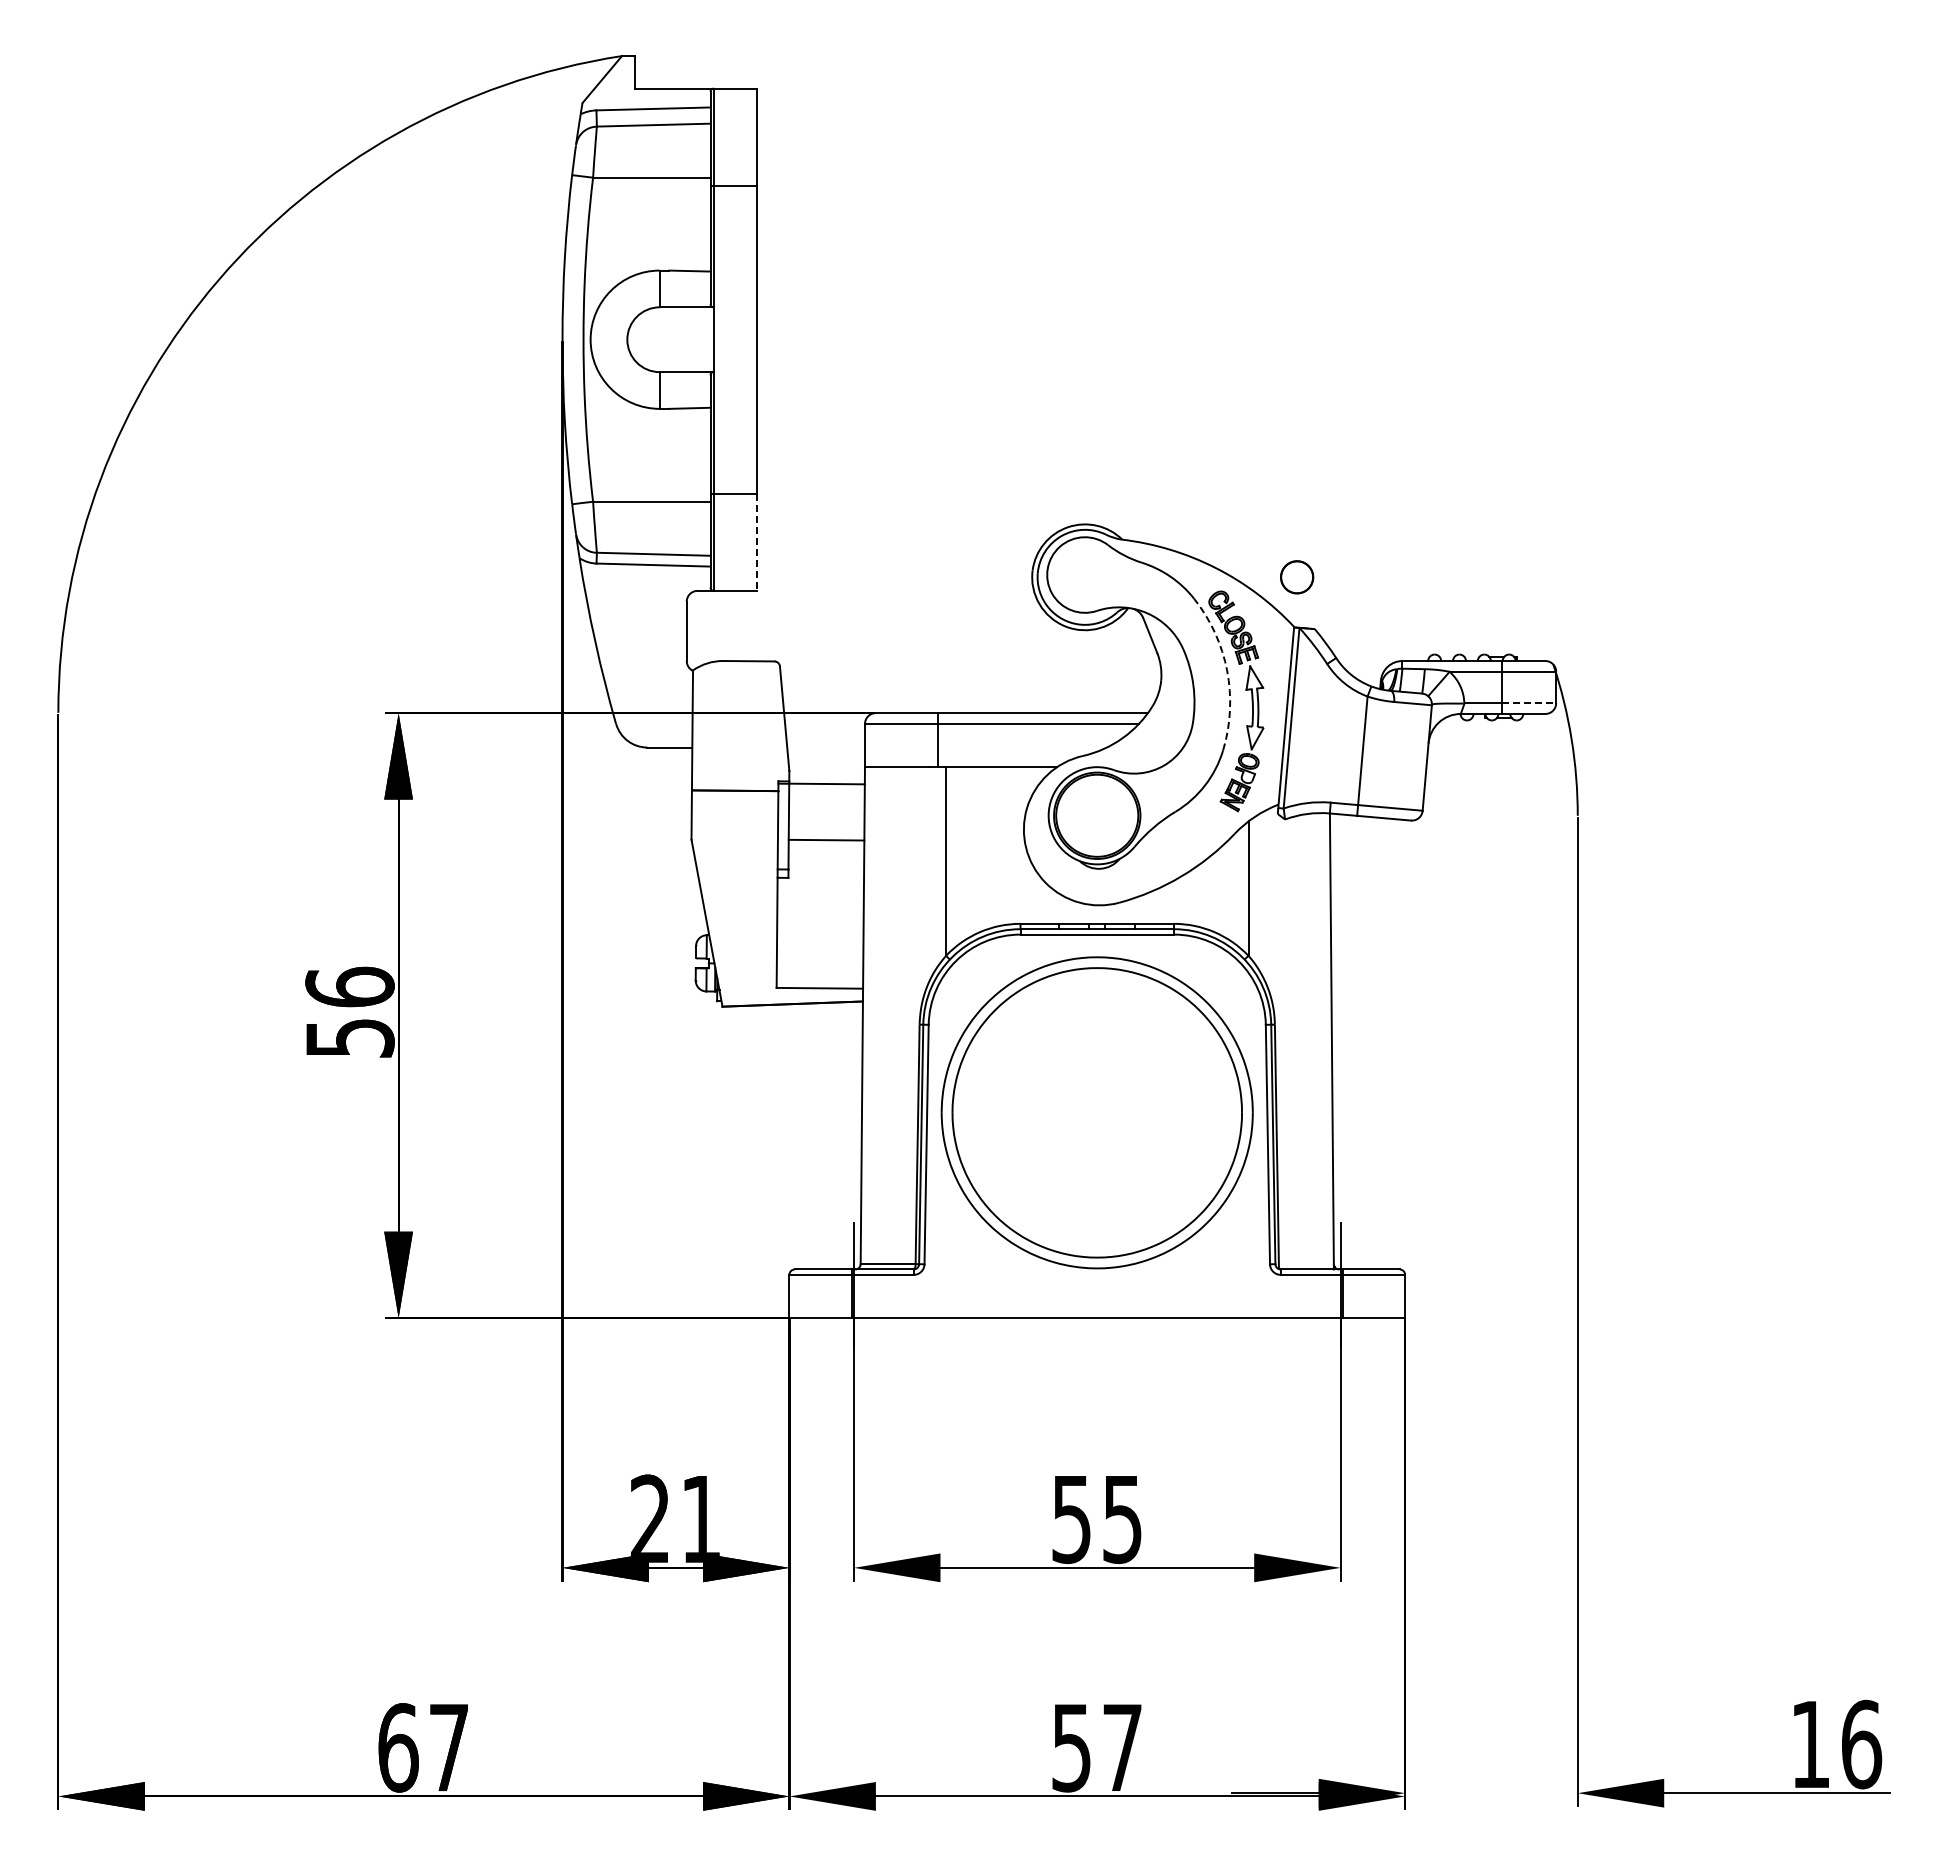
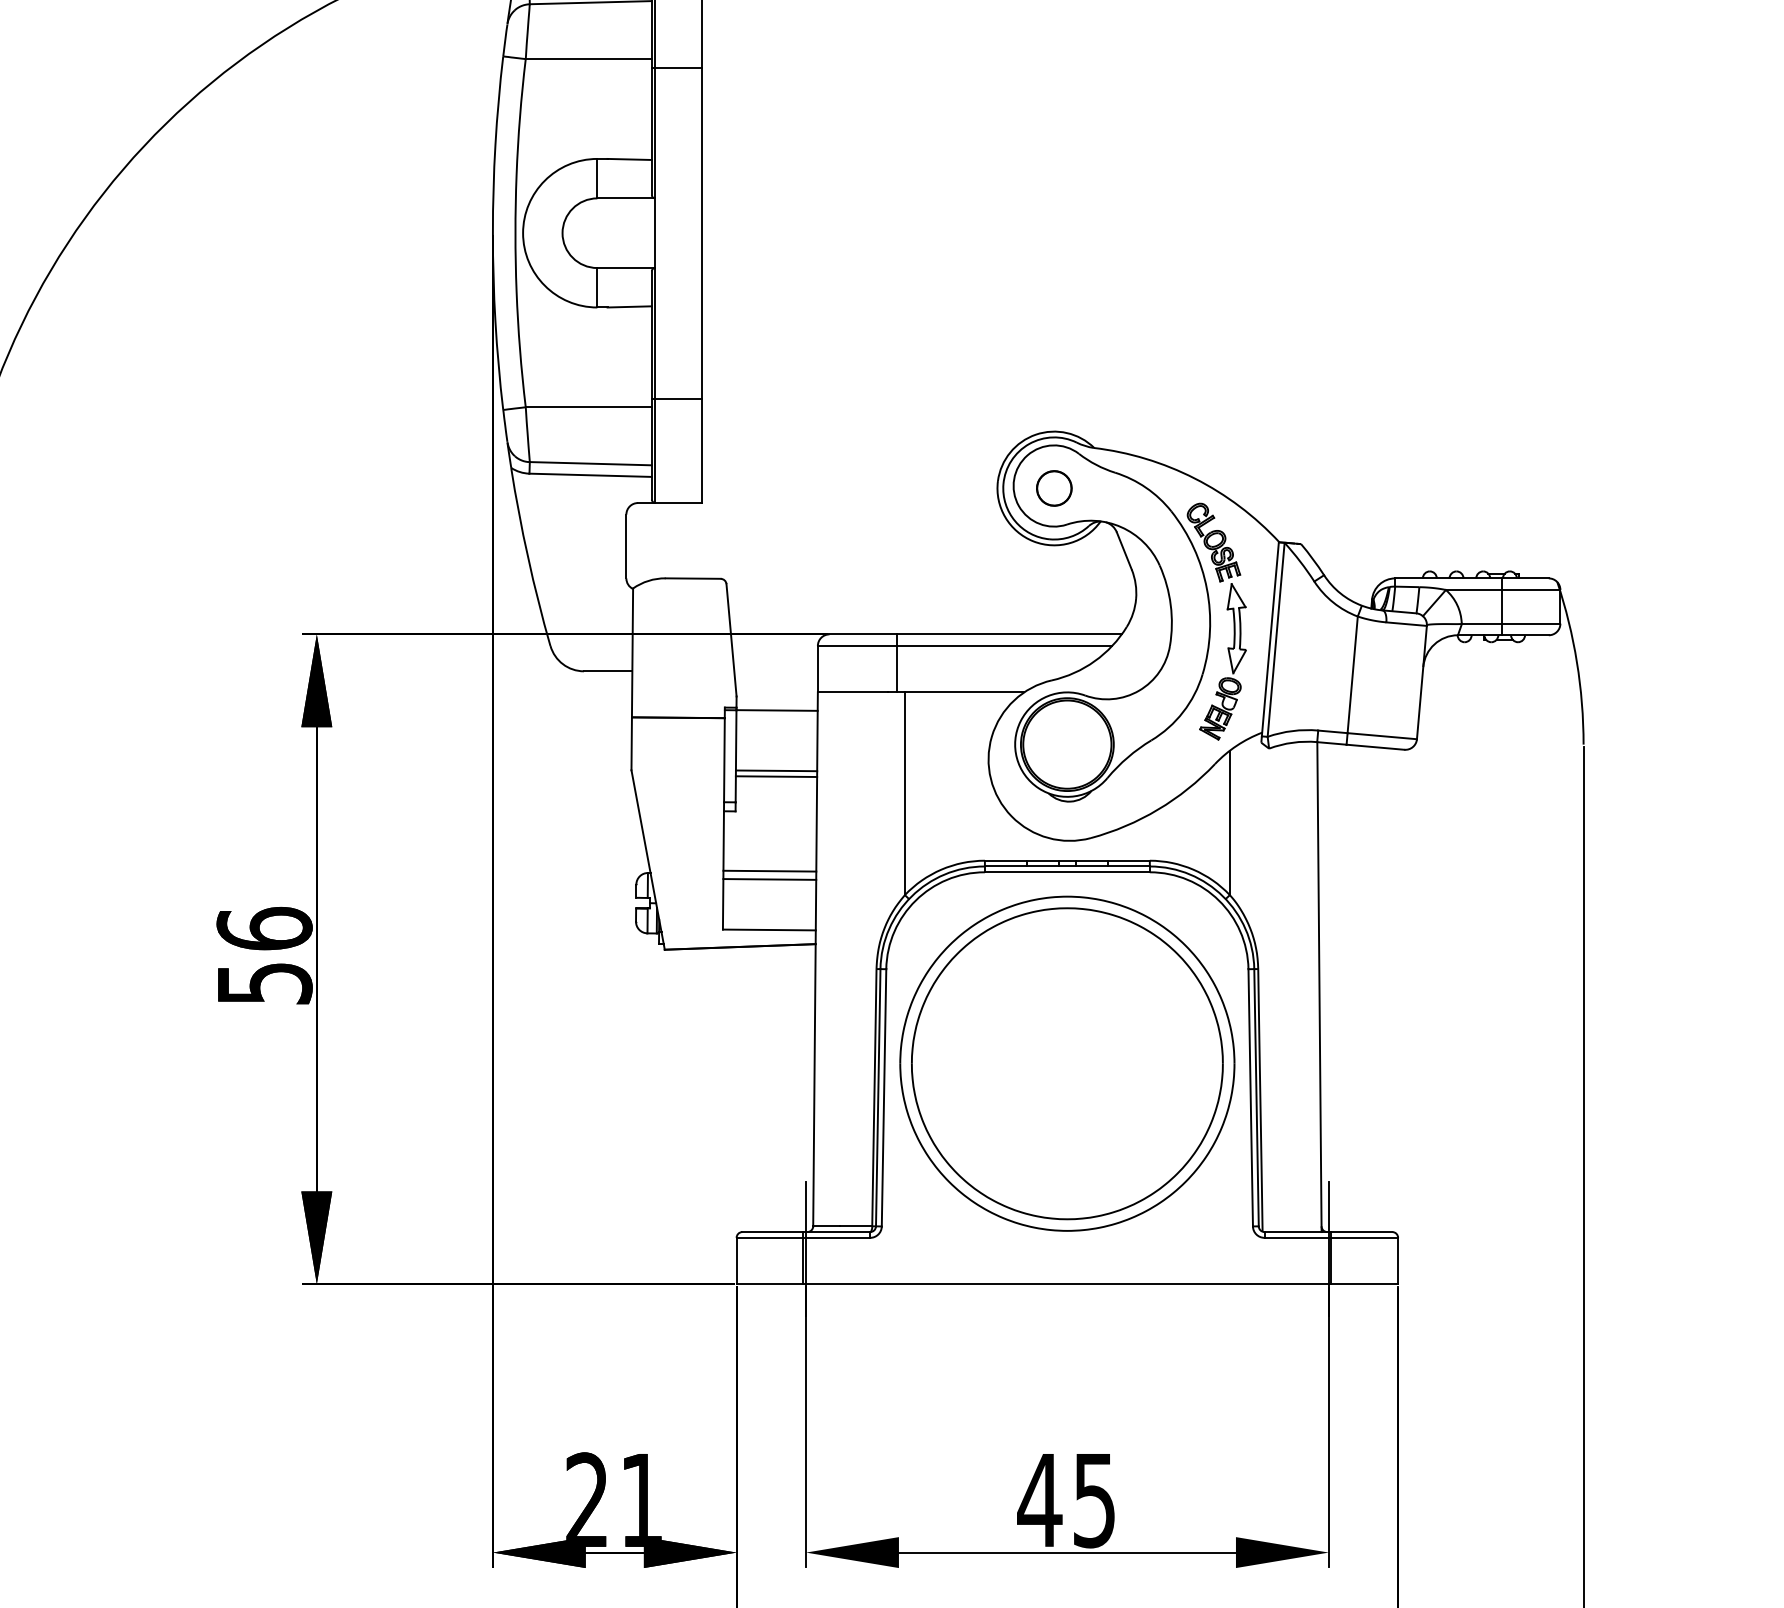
line: (756, 542) -> (701, 451), dashed -> solid
part: (1297, 577) -> (1054, 488), moved
arc: (1227, 670) -> (1207, 588), dashed -> solid
line: (1529, 703) -> (1531, 624), dashed -> solid
line: (826, 845) -> (776, 776), added
line: (820, 933) -> (770, 871), added
line: (820, 940) -> (770, 878), added
text: (1071, 1520) -> (1039, 1501), 55 -> 45

